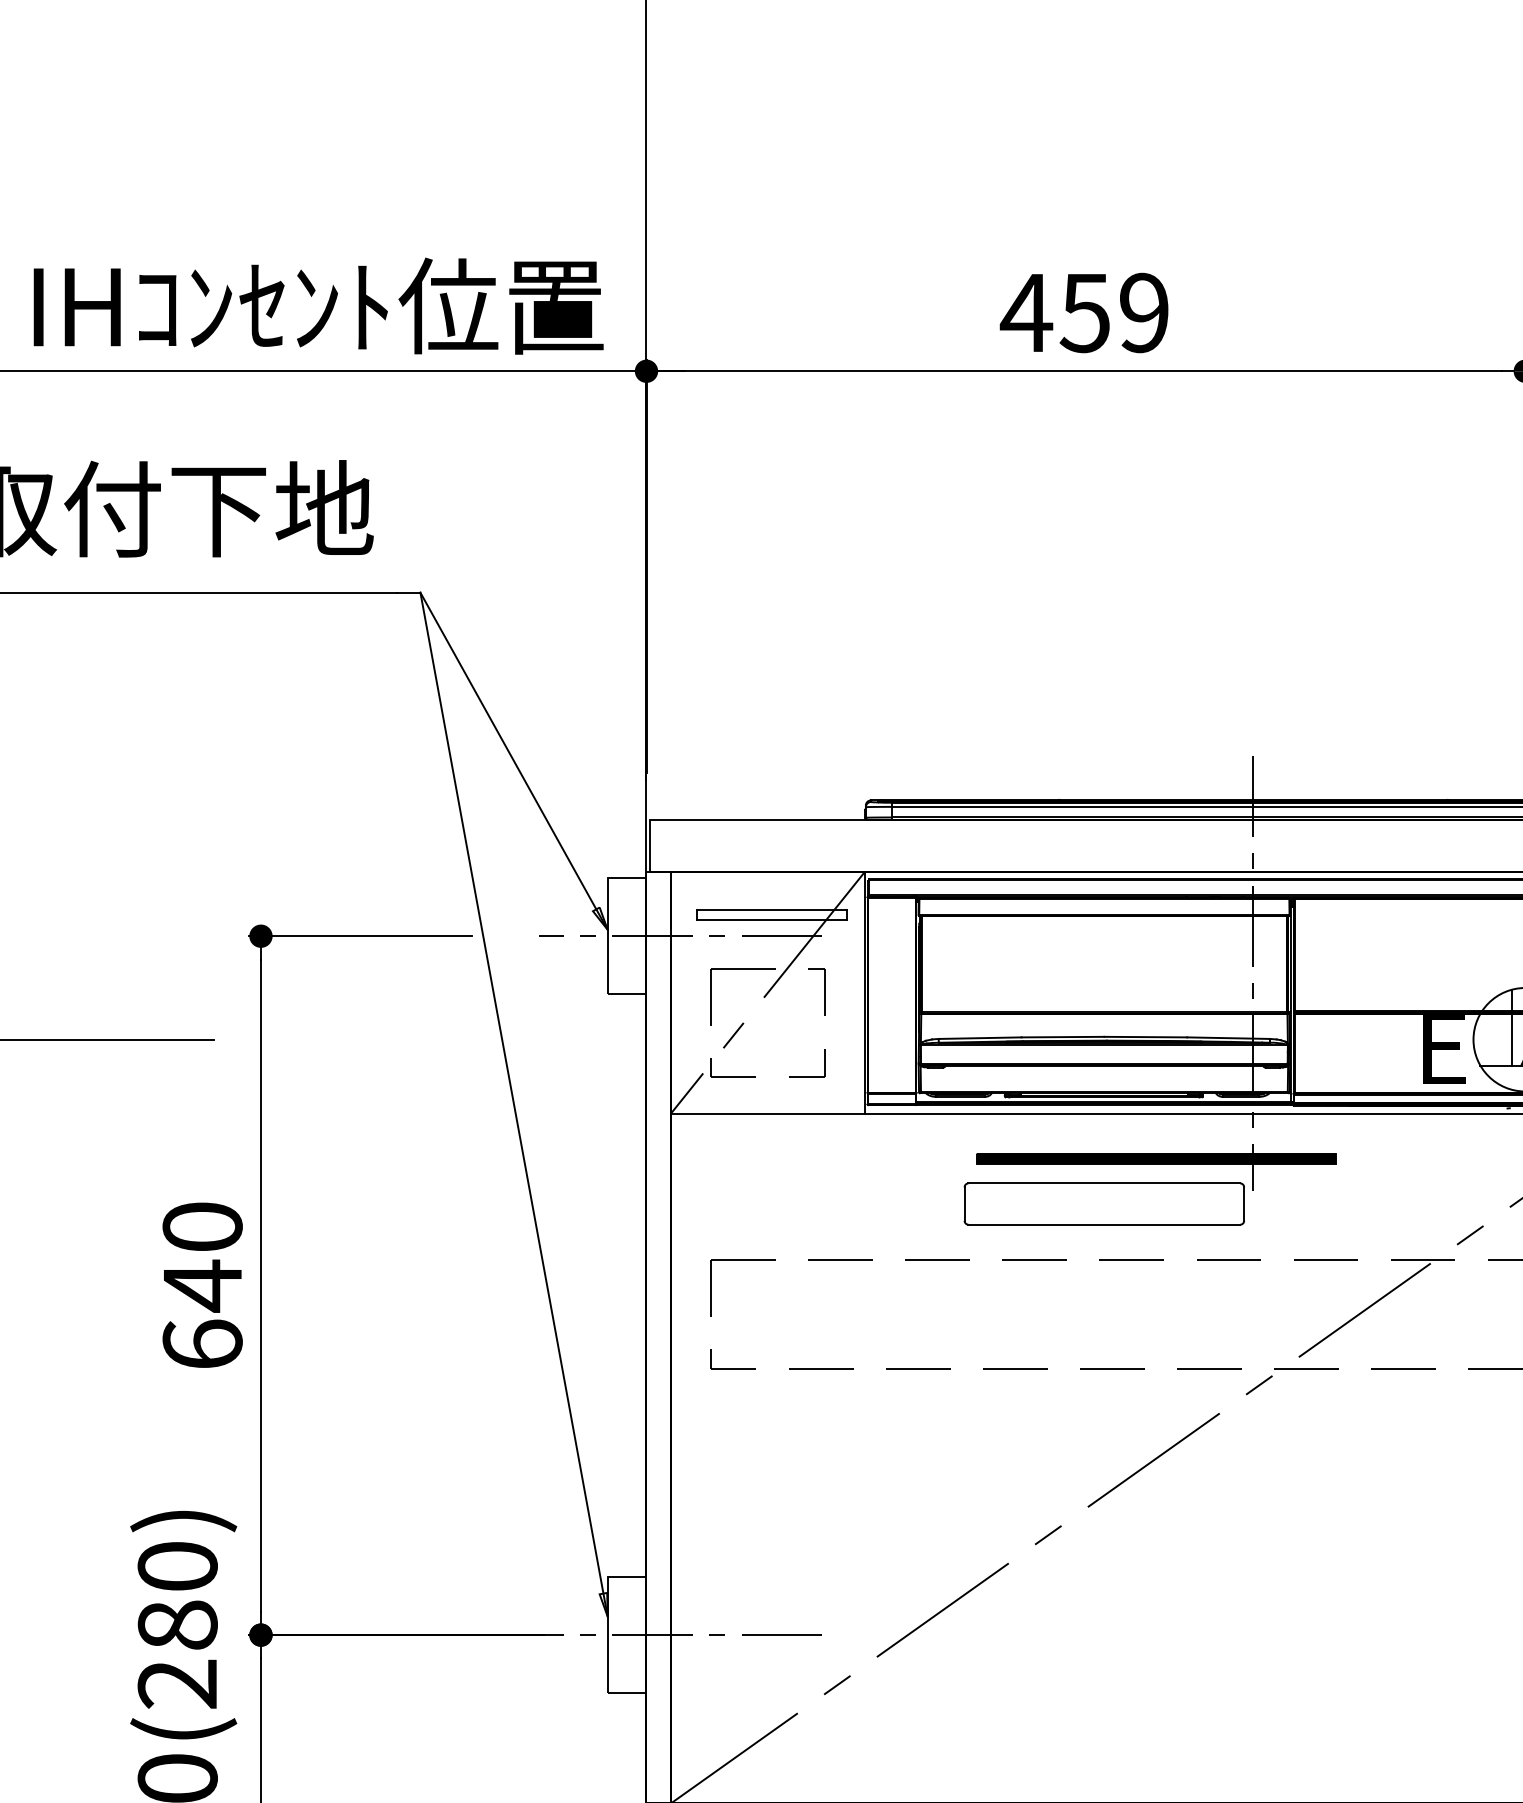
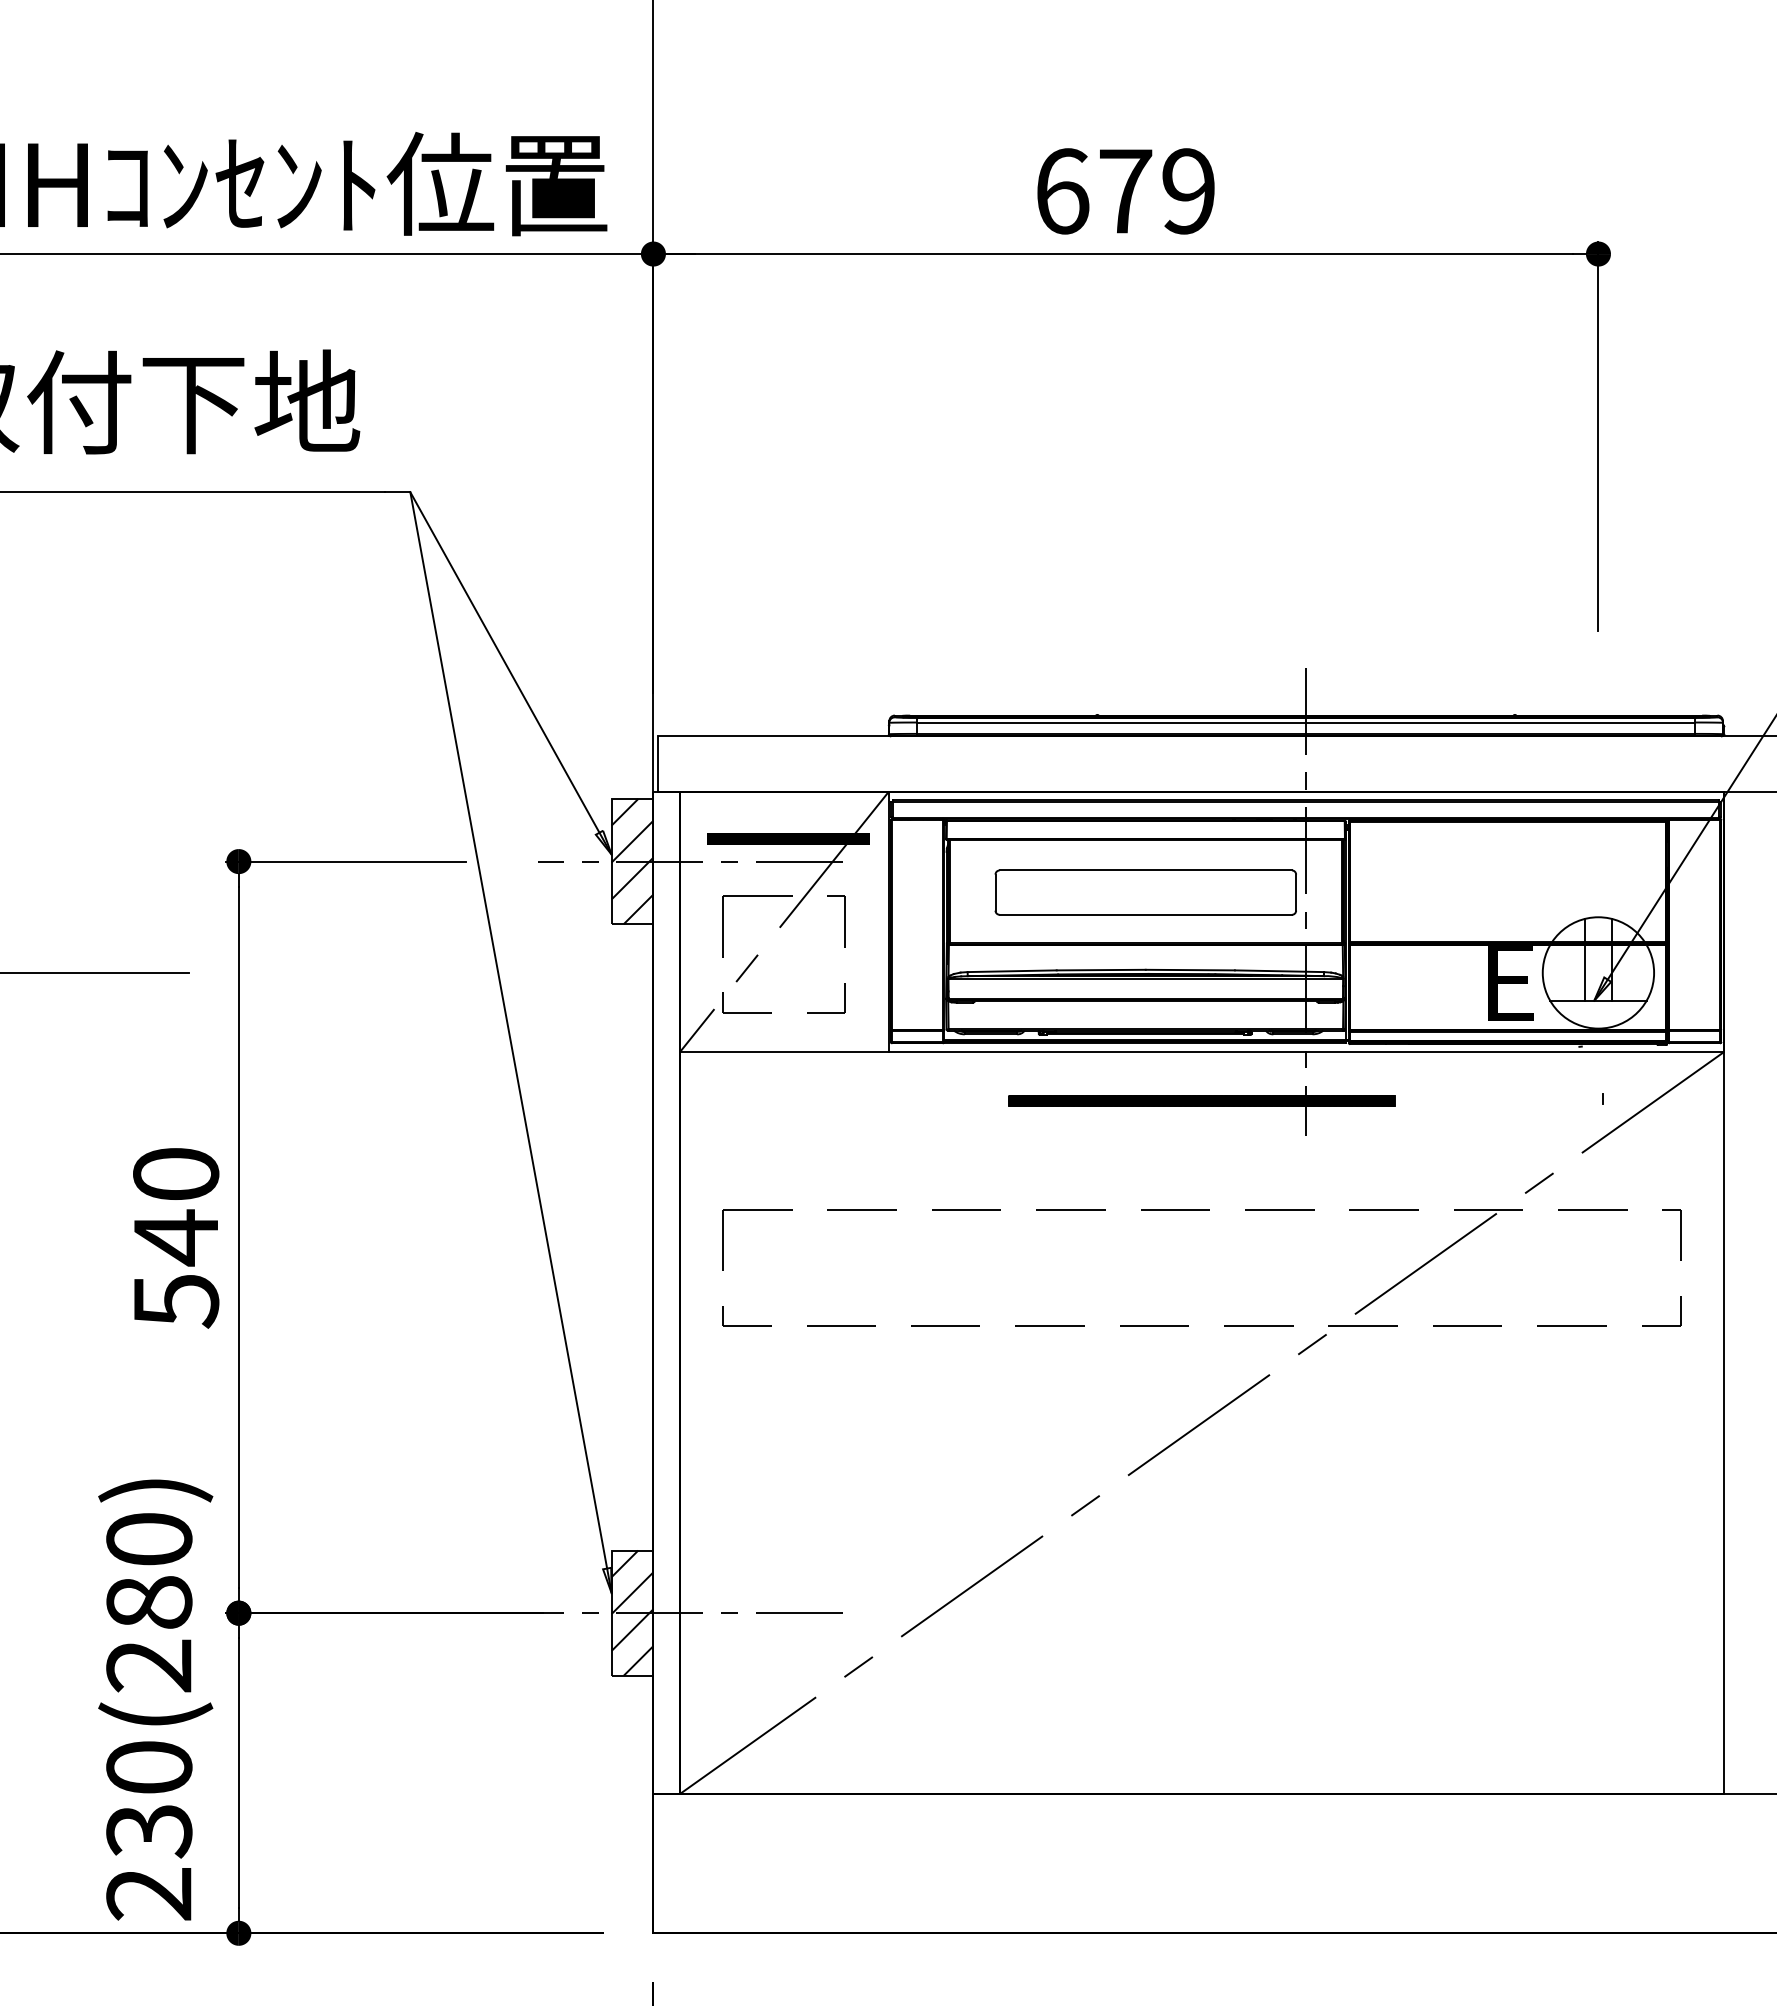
text: (1054, 313) -> (1092, 191), 459 -> 679
hatch: (772, 914) -> (788, 838), added
hatch: (627, 936) -> (632, 861), added
part: (1104, 1203) -> (1145, 892), moved
text: (203, 1345) -> (176, 1301), 640 -> 540
hatch: (627, 1634) -> (632, 1612), added

